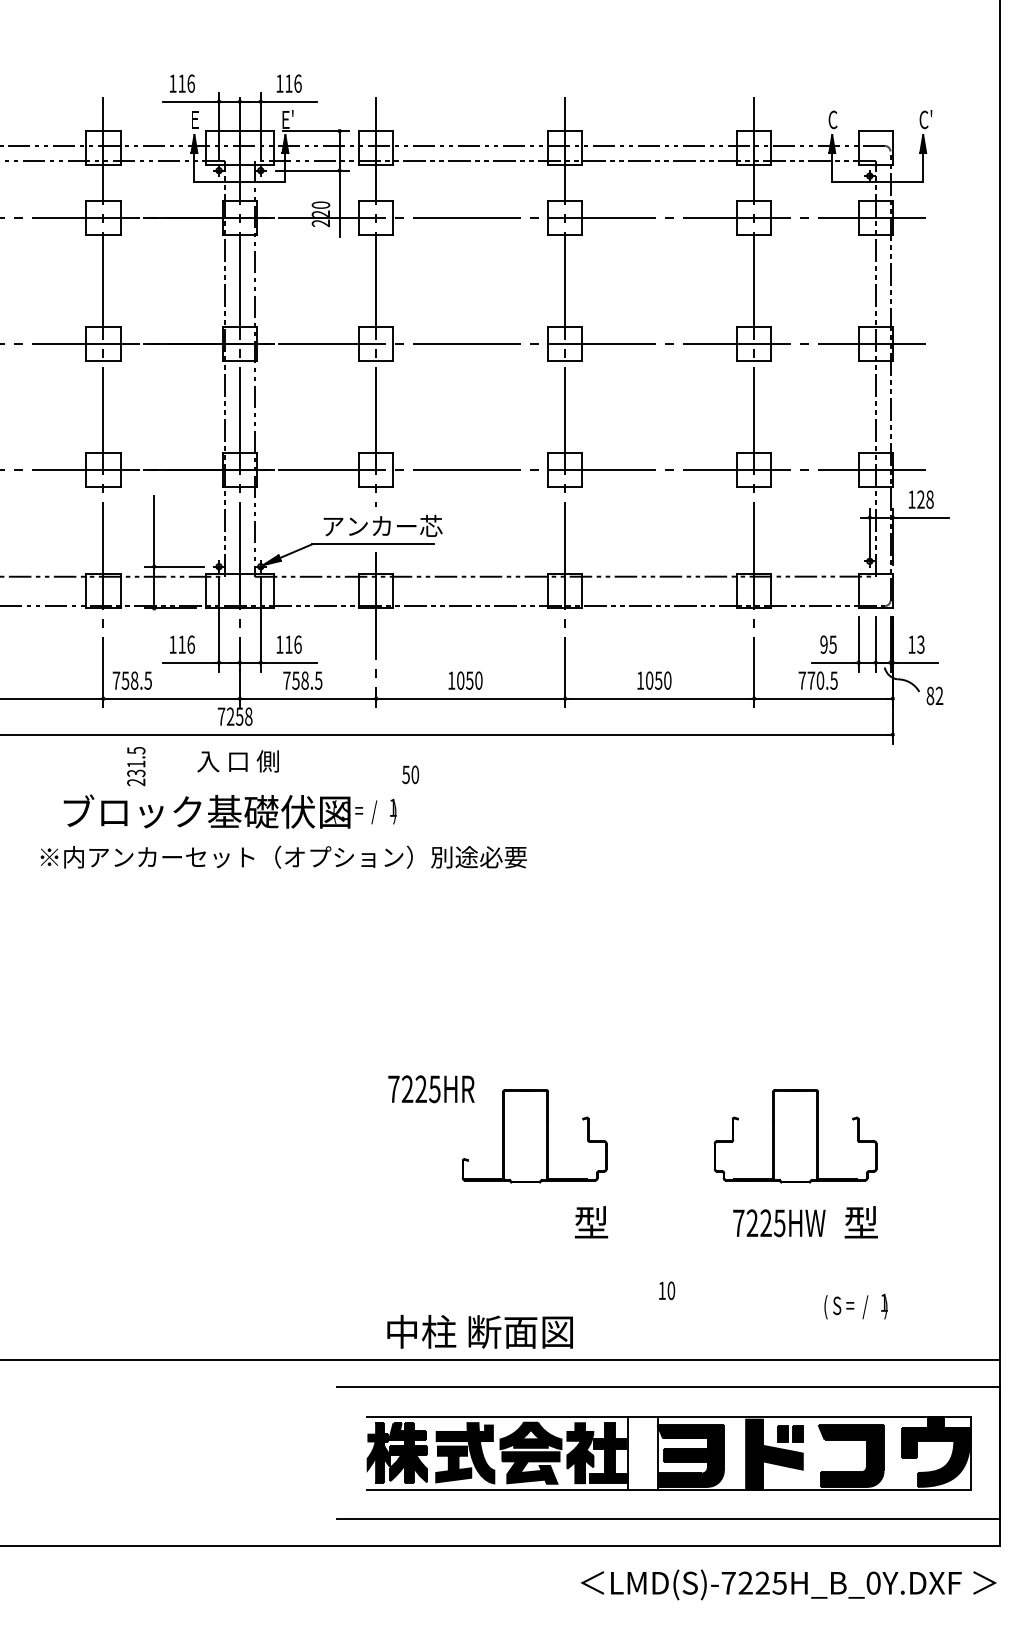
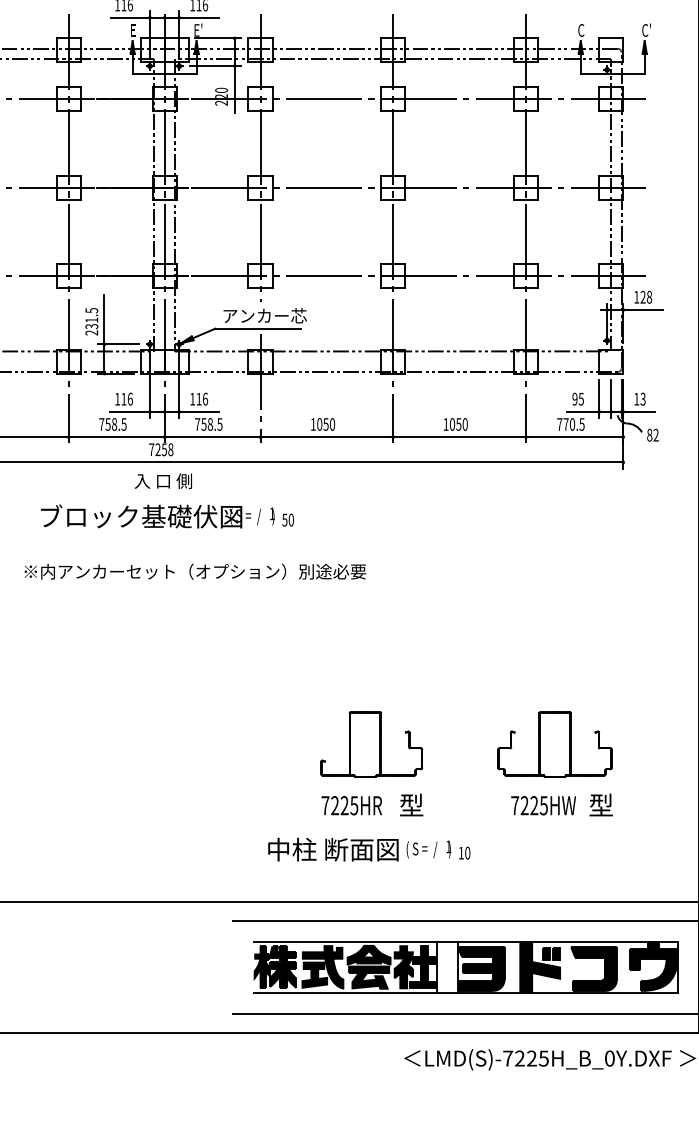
text: (131, 680) -> (112, 424), moved
text: (136, 766) -> (91, 321), moved
text: (410, 774) -> (287, 519), moved
text: (283, 856) -> (195, 571), moved
text: (431, 1089) -> (351, 805), moved
text: (855, 1306) -> (428, 849), moved
text: (479, 1331) -> (332, 849), moved

